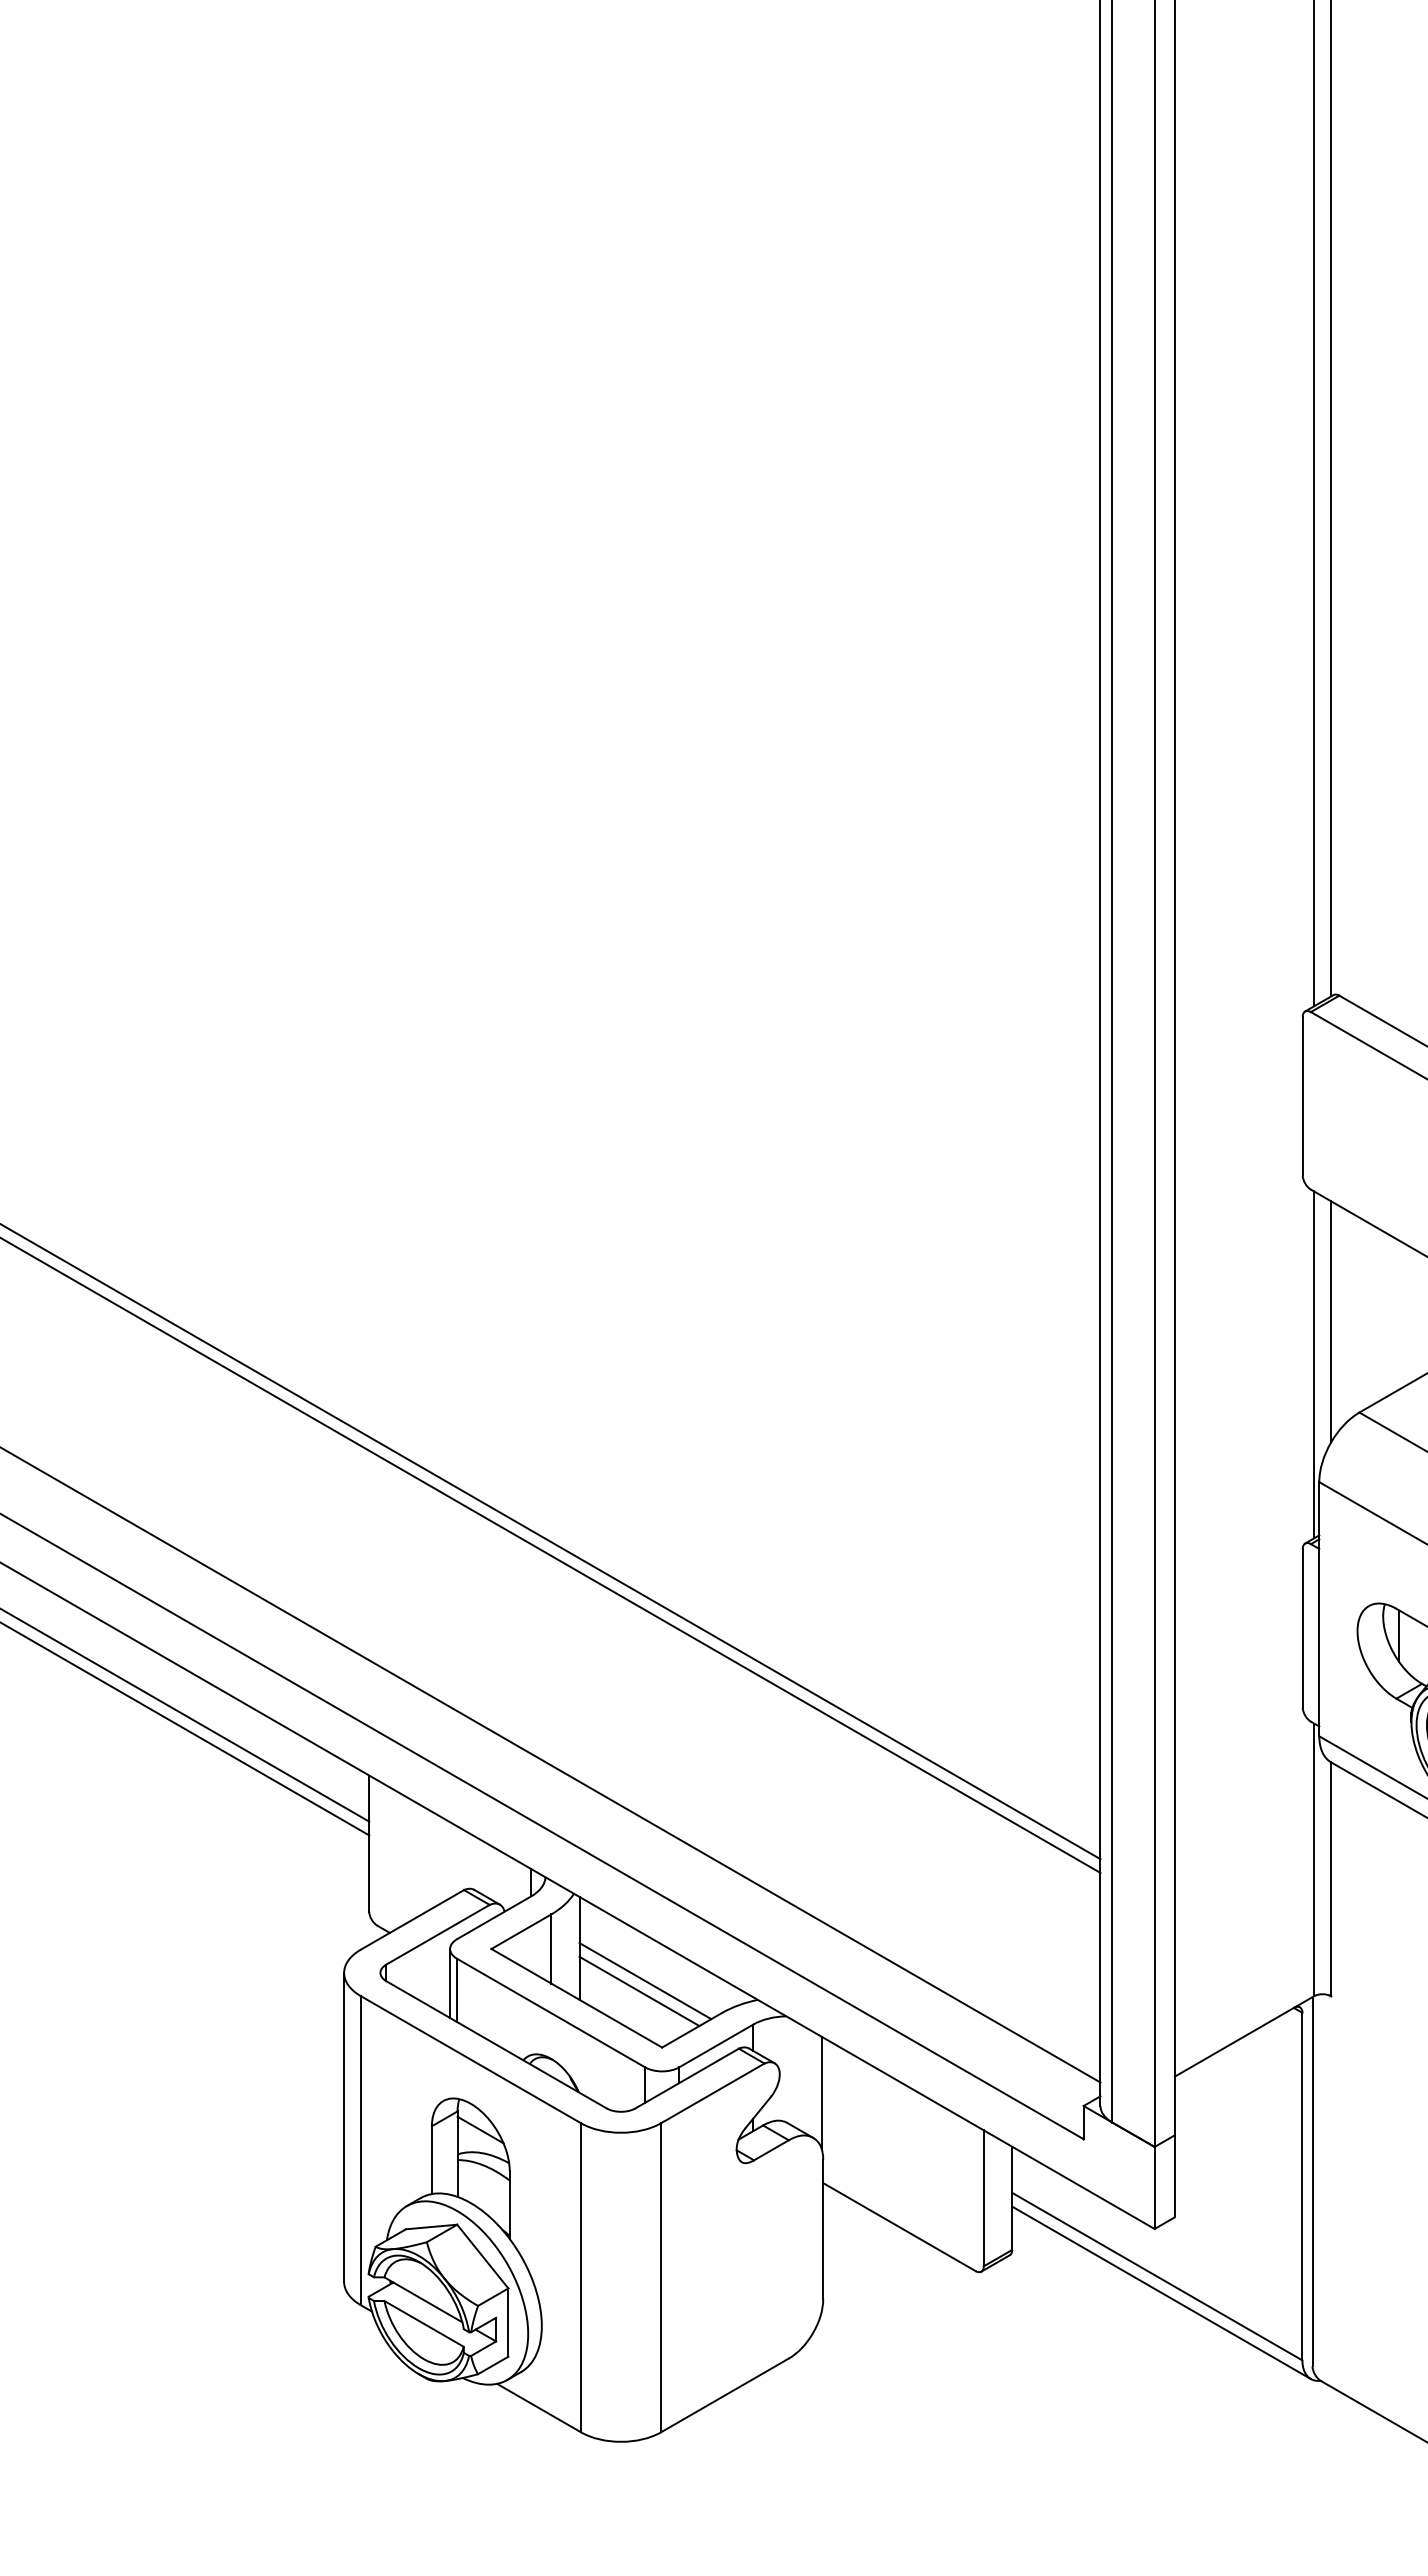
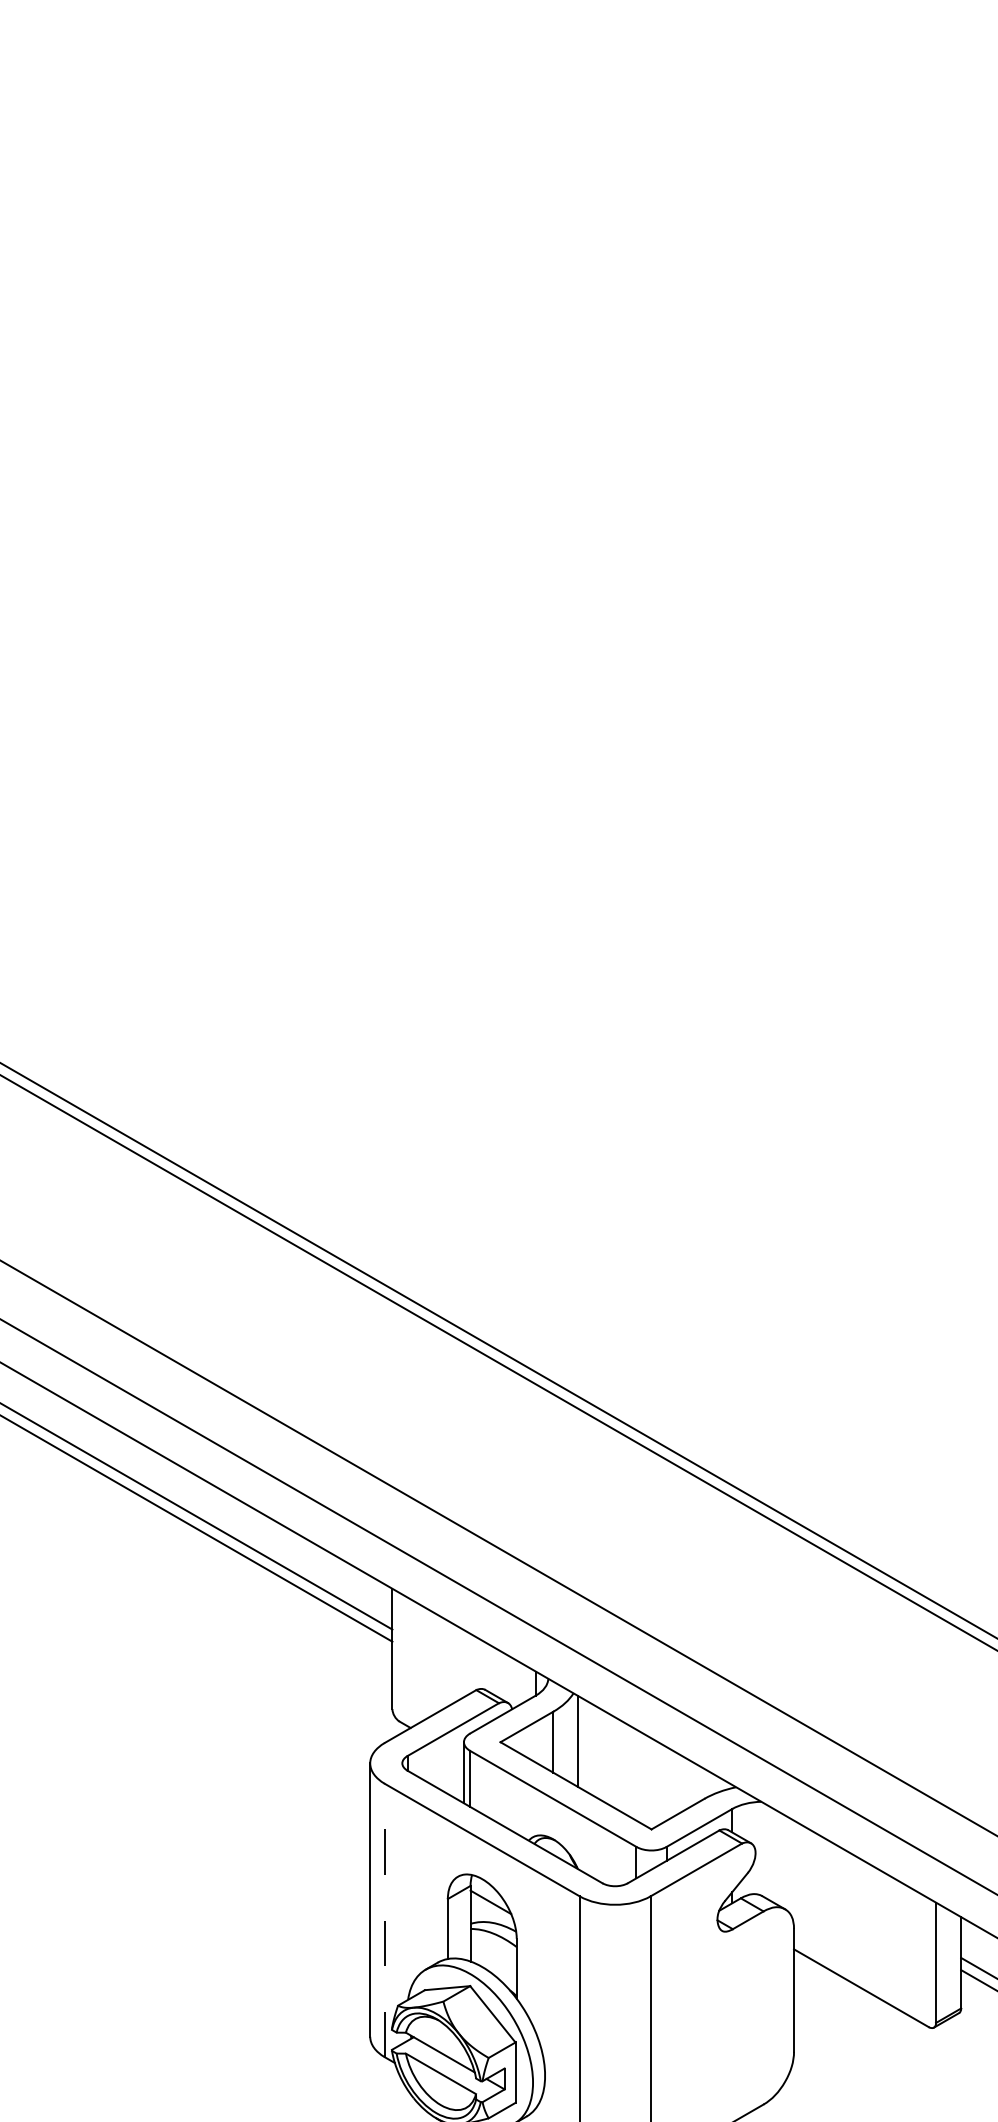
line: (645, 1981) -> (636, 1770), removed
line: (639, 1991) -> (631, 1779), removed
line: (821, 2092) -> (792, 1869), removed
line: (360, 2150) -> (384, 1920), solid -> dashed

